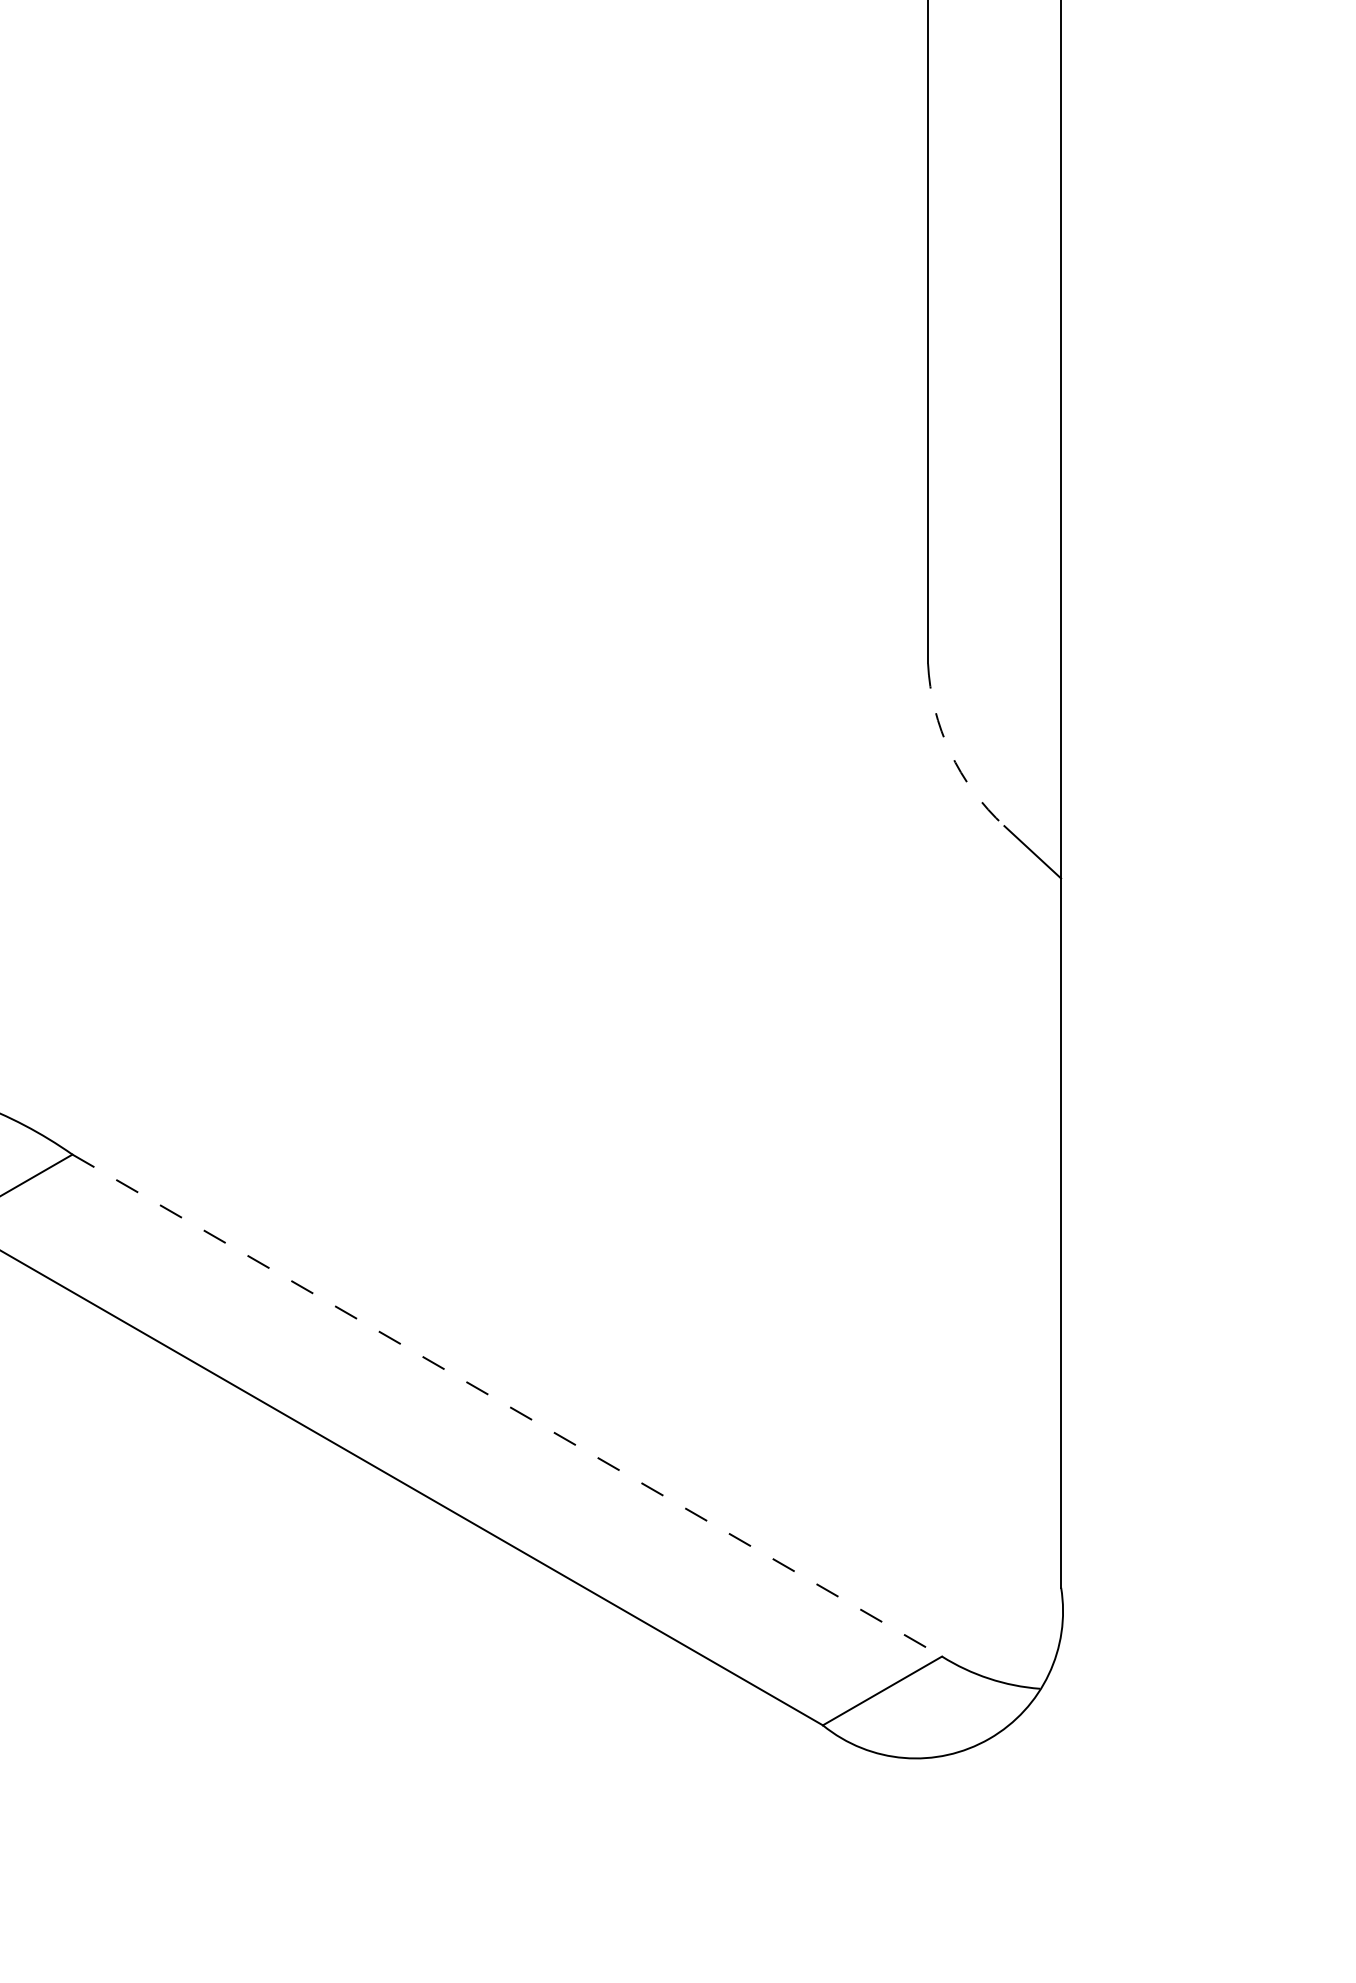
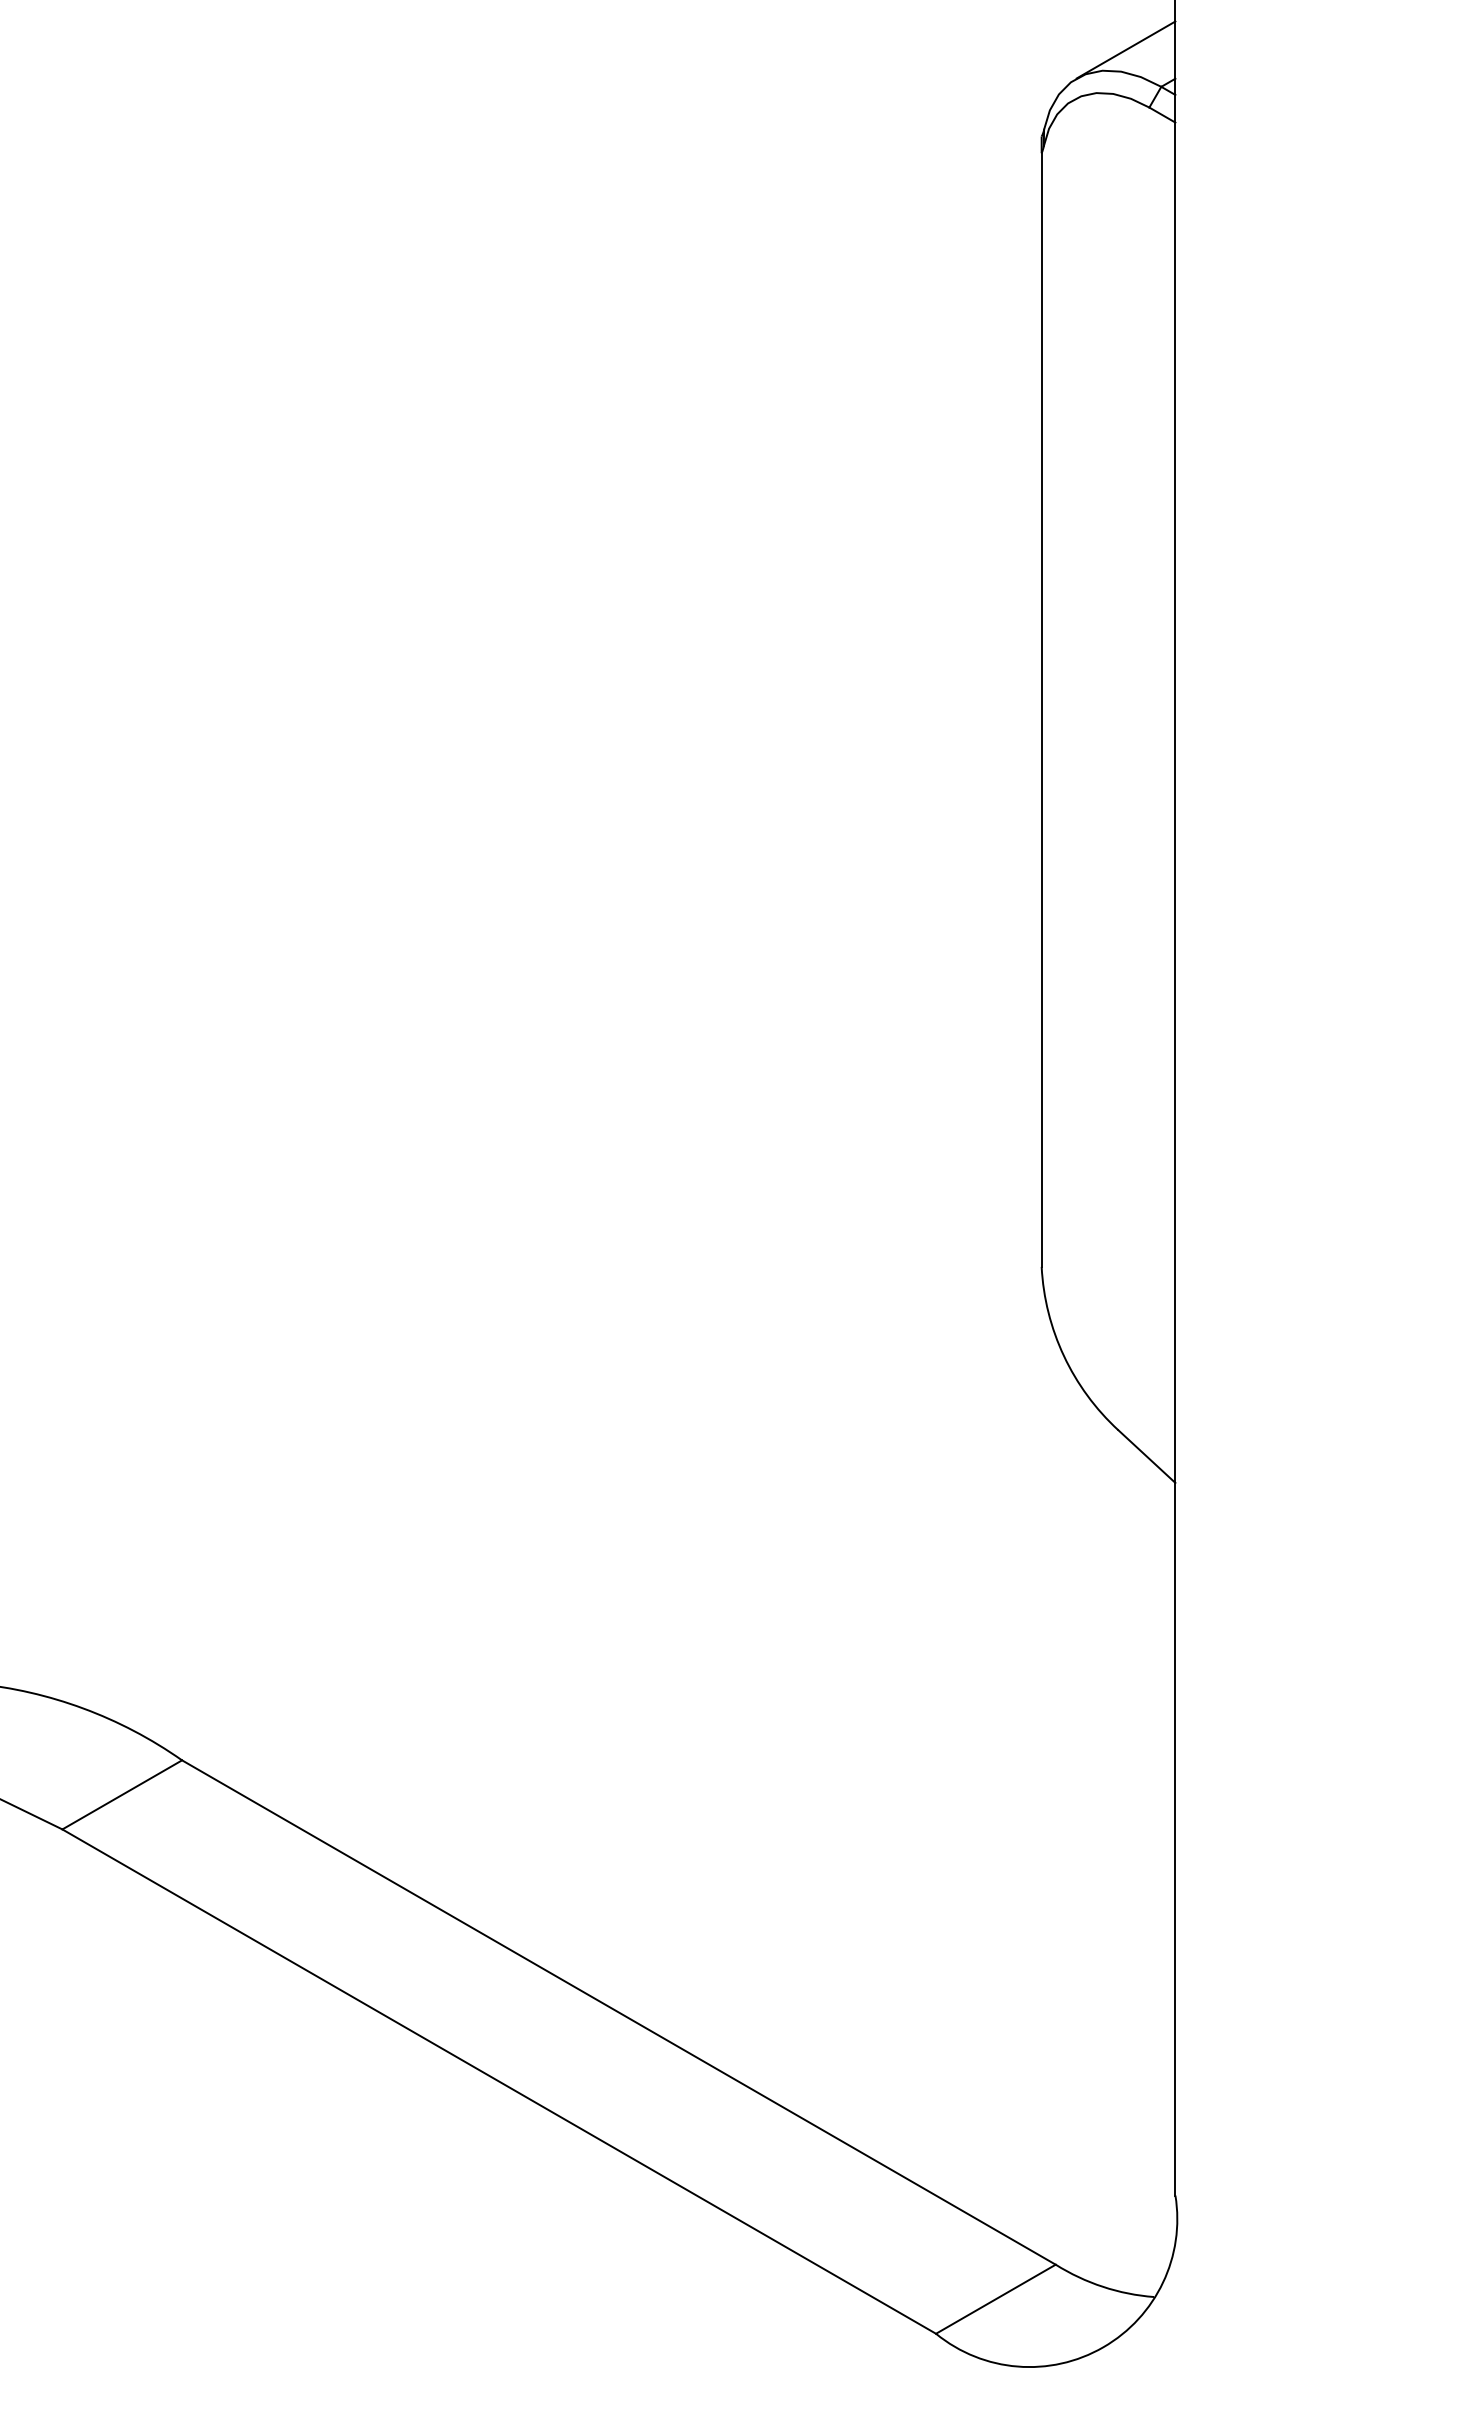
arc: (949, 752) -> (1063, 1356), dashed -> solid
line: (507, 1405) -> (619, 2012), dashed -> solid

